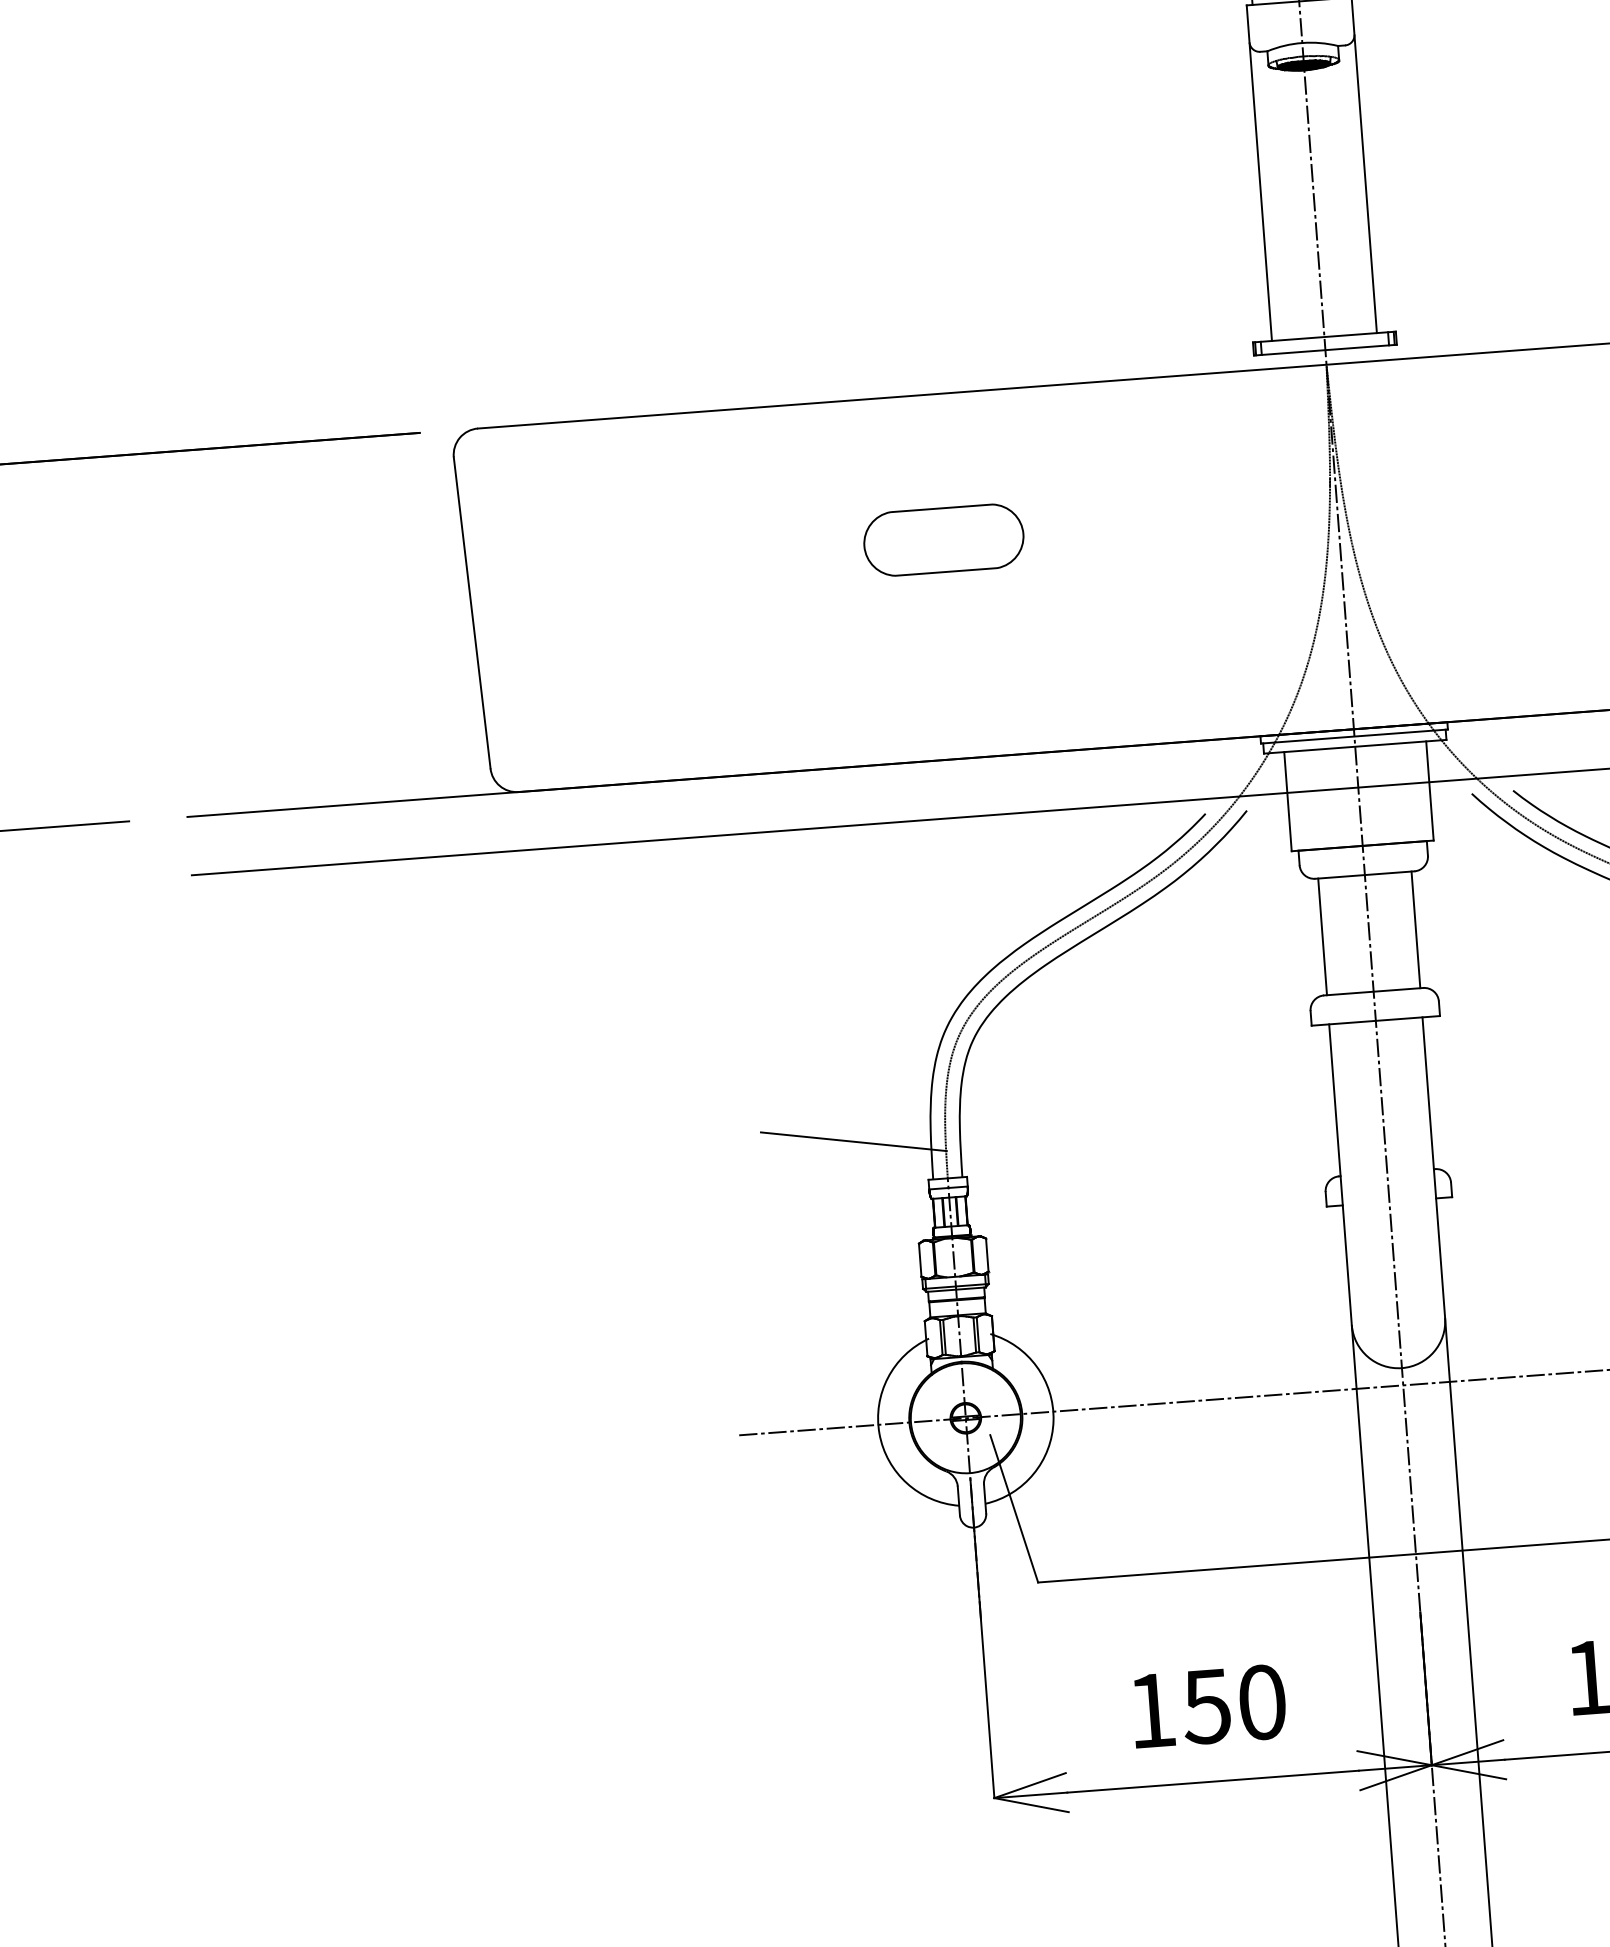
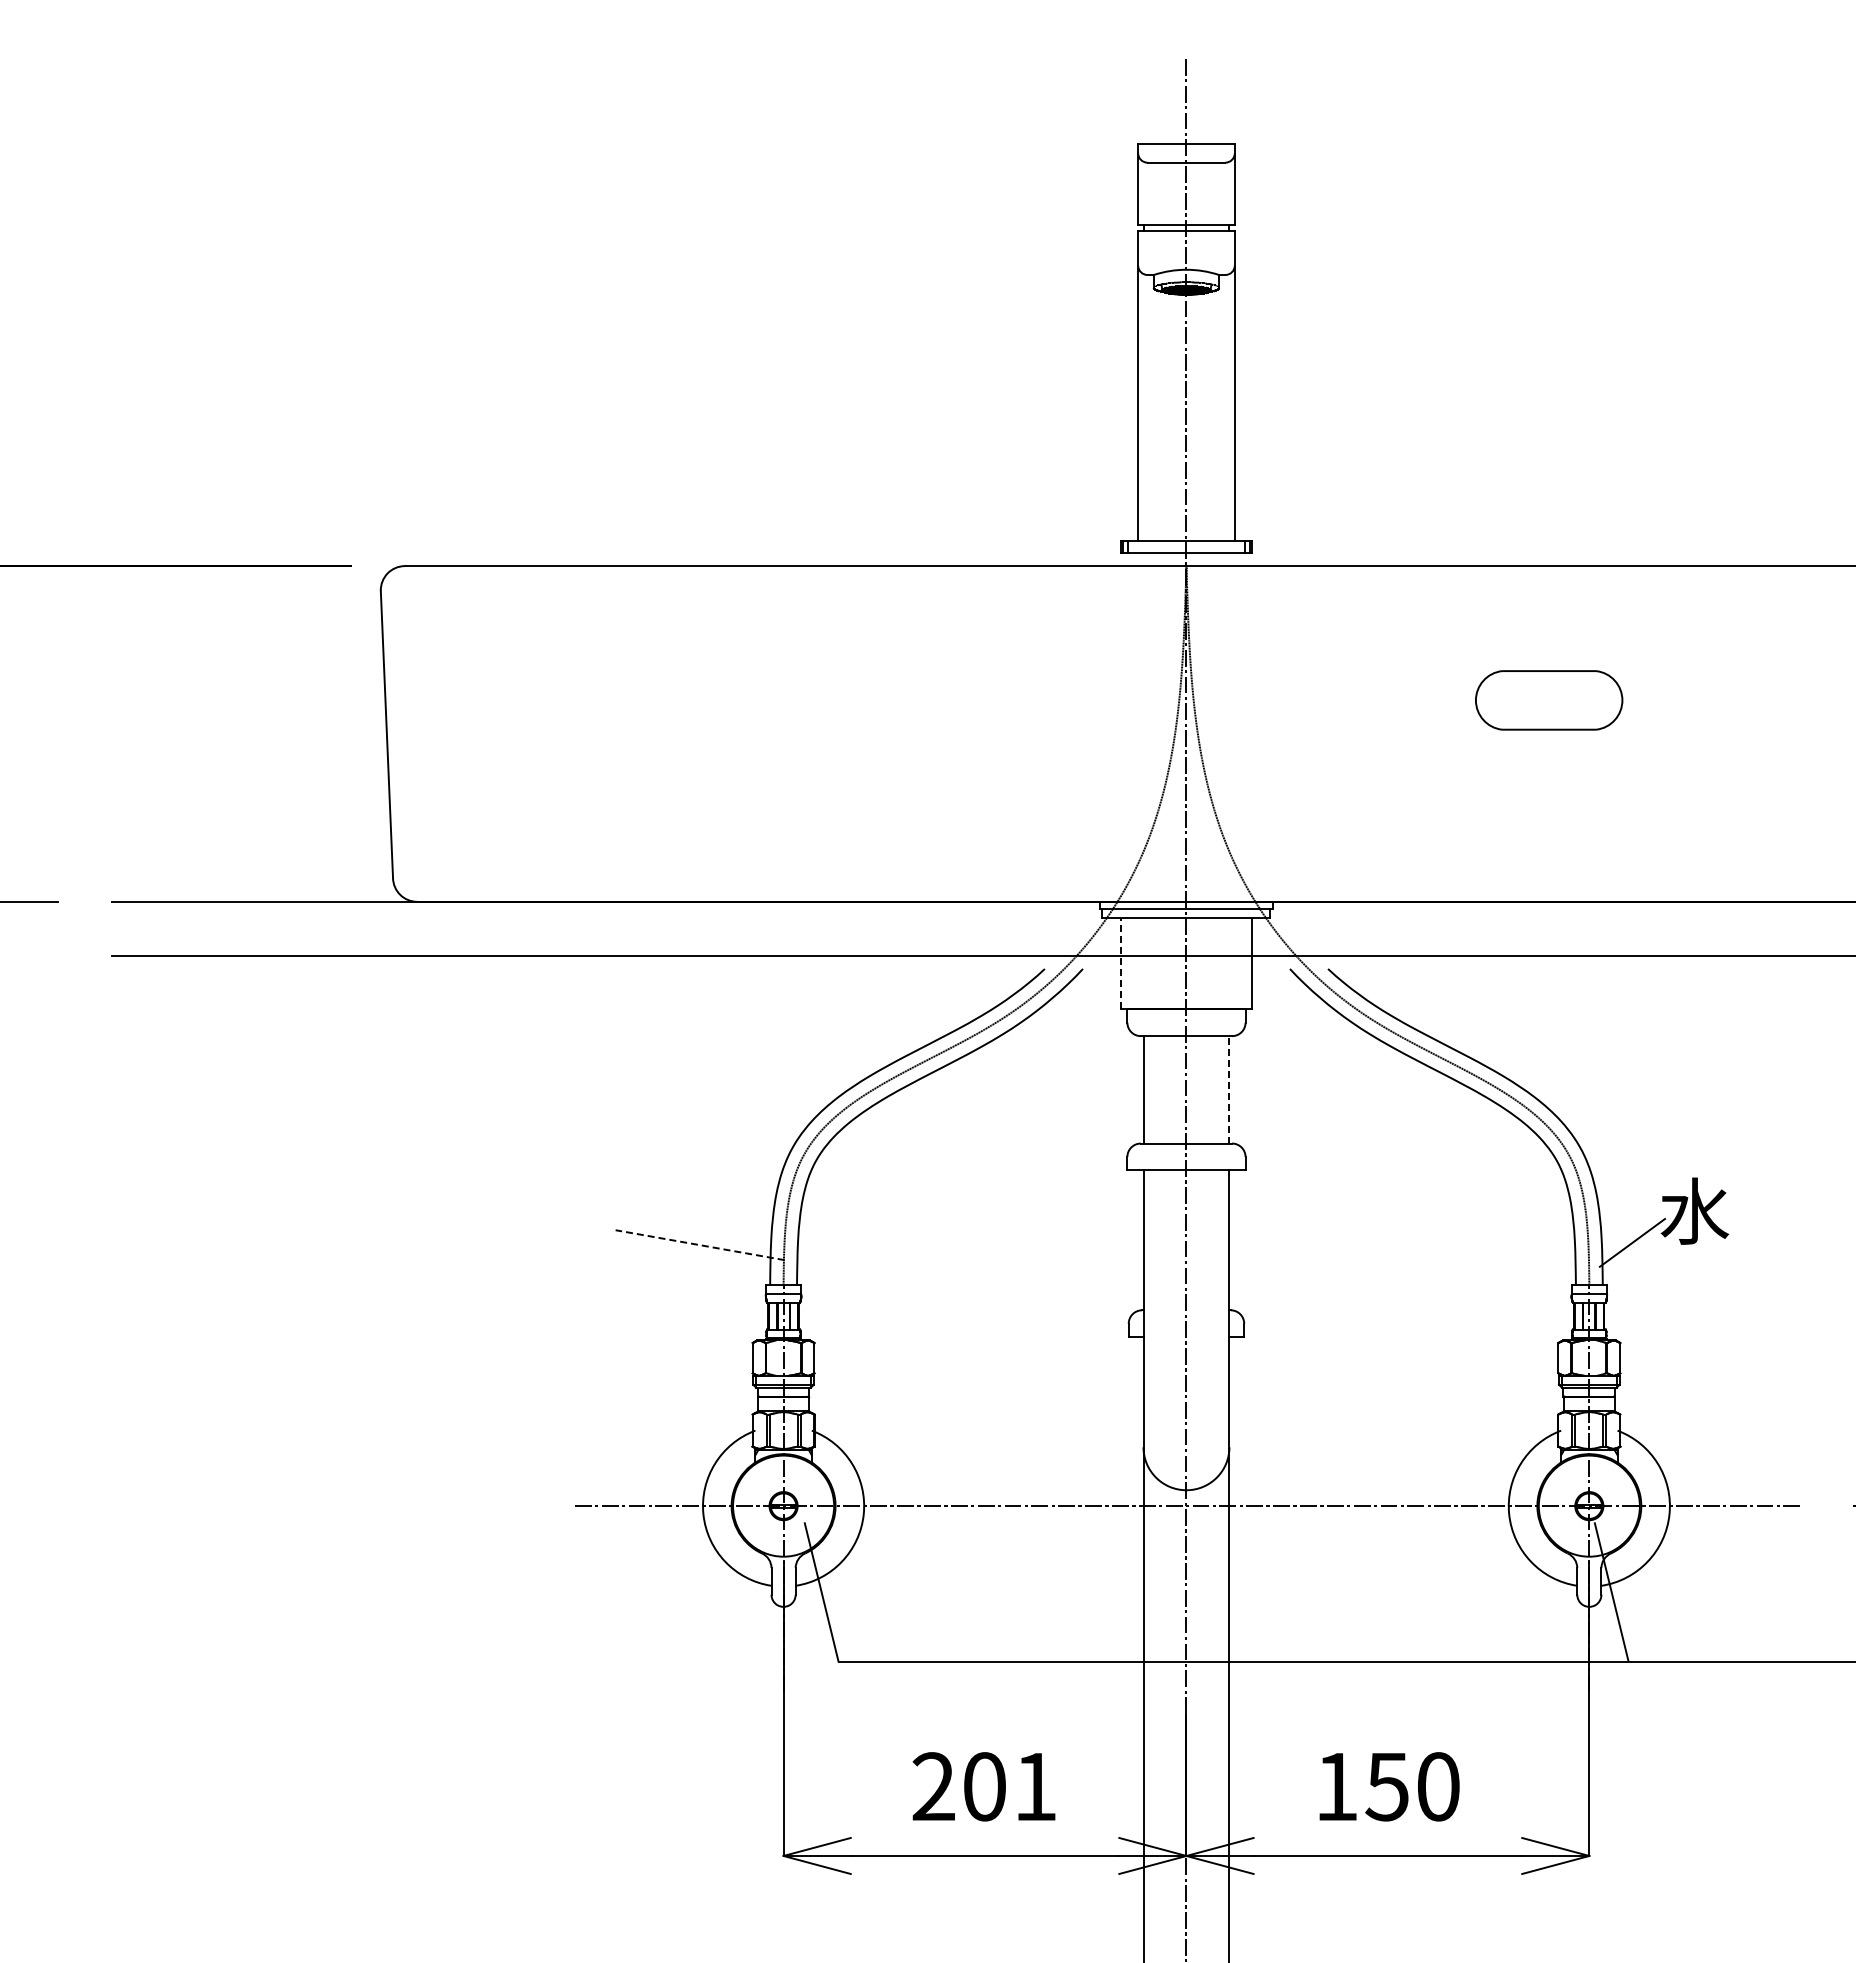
part: (943, 540) -> (823, 700), removed
line: (1288, 801) -> (1121, 963), solid -> dashed
line: (1415, 929) -> (1229, 1089), solid -> dashed
line: (854, 1142) -> (700, 1245), solid -> dashed
text: (1206, 1706) -> (984, 1786), 150 -> 201

